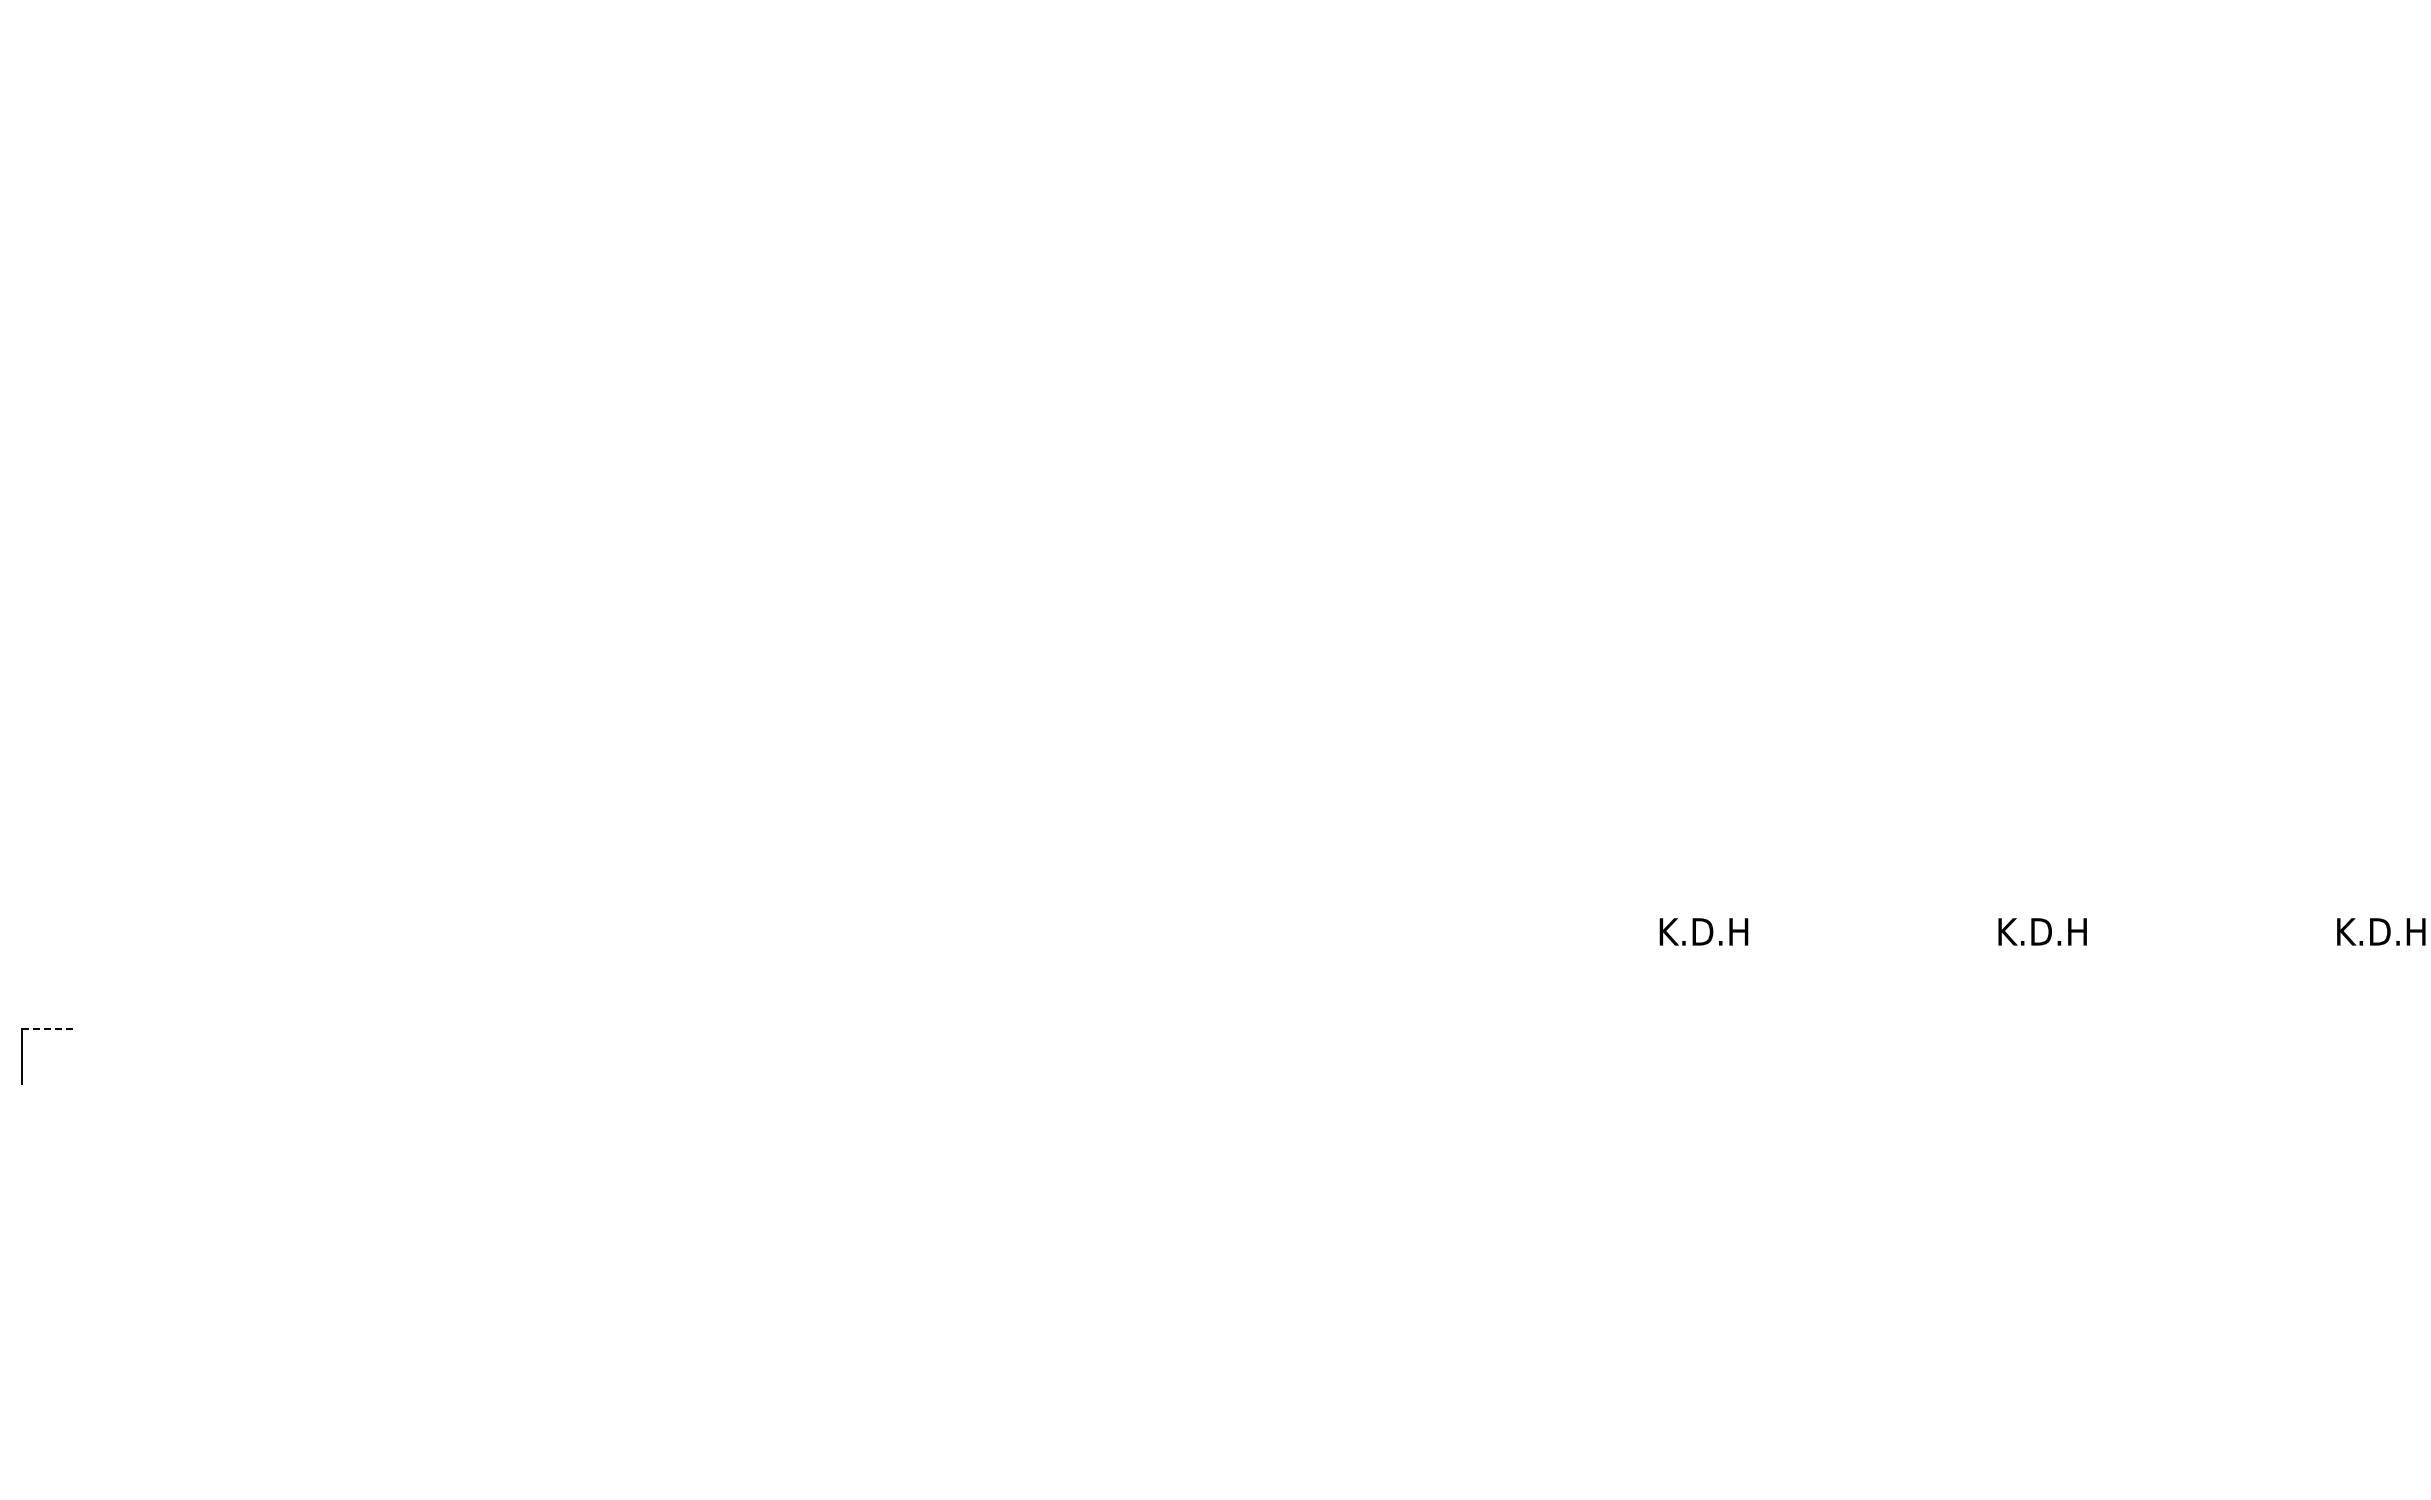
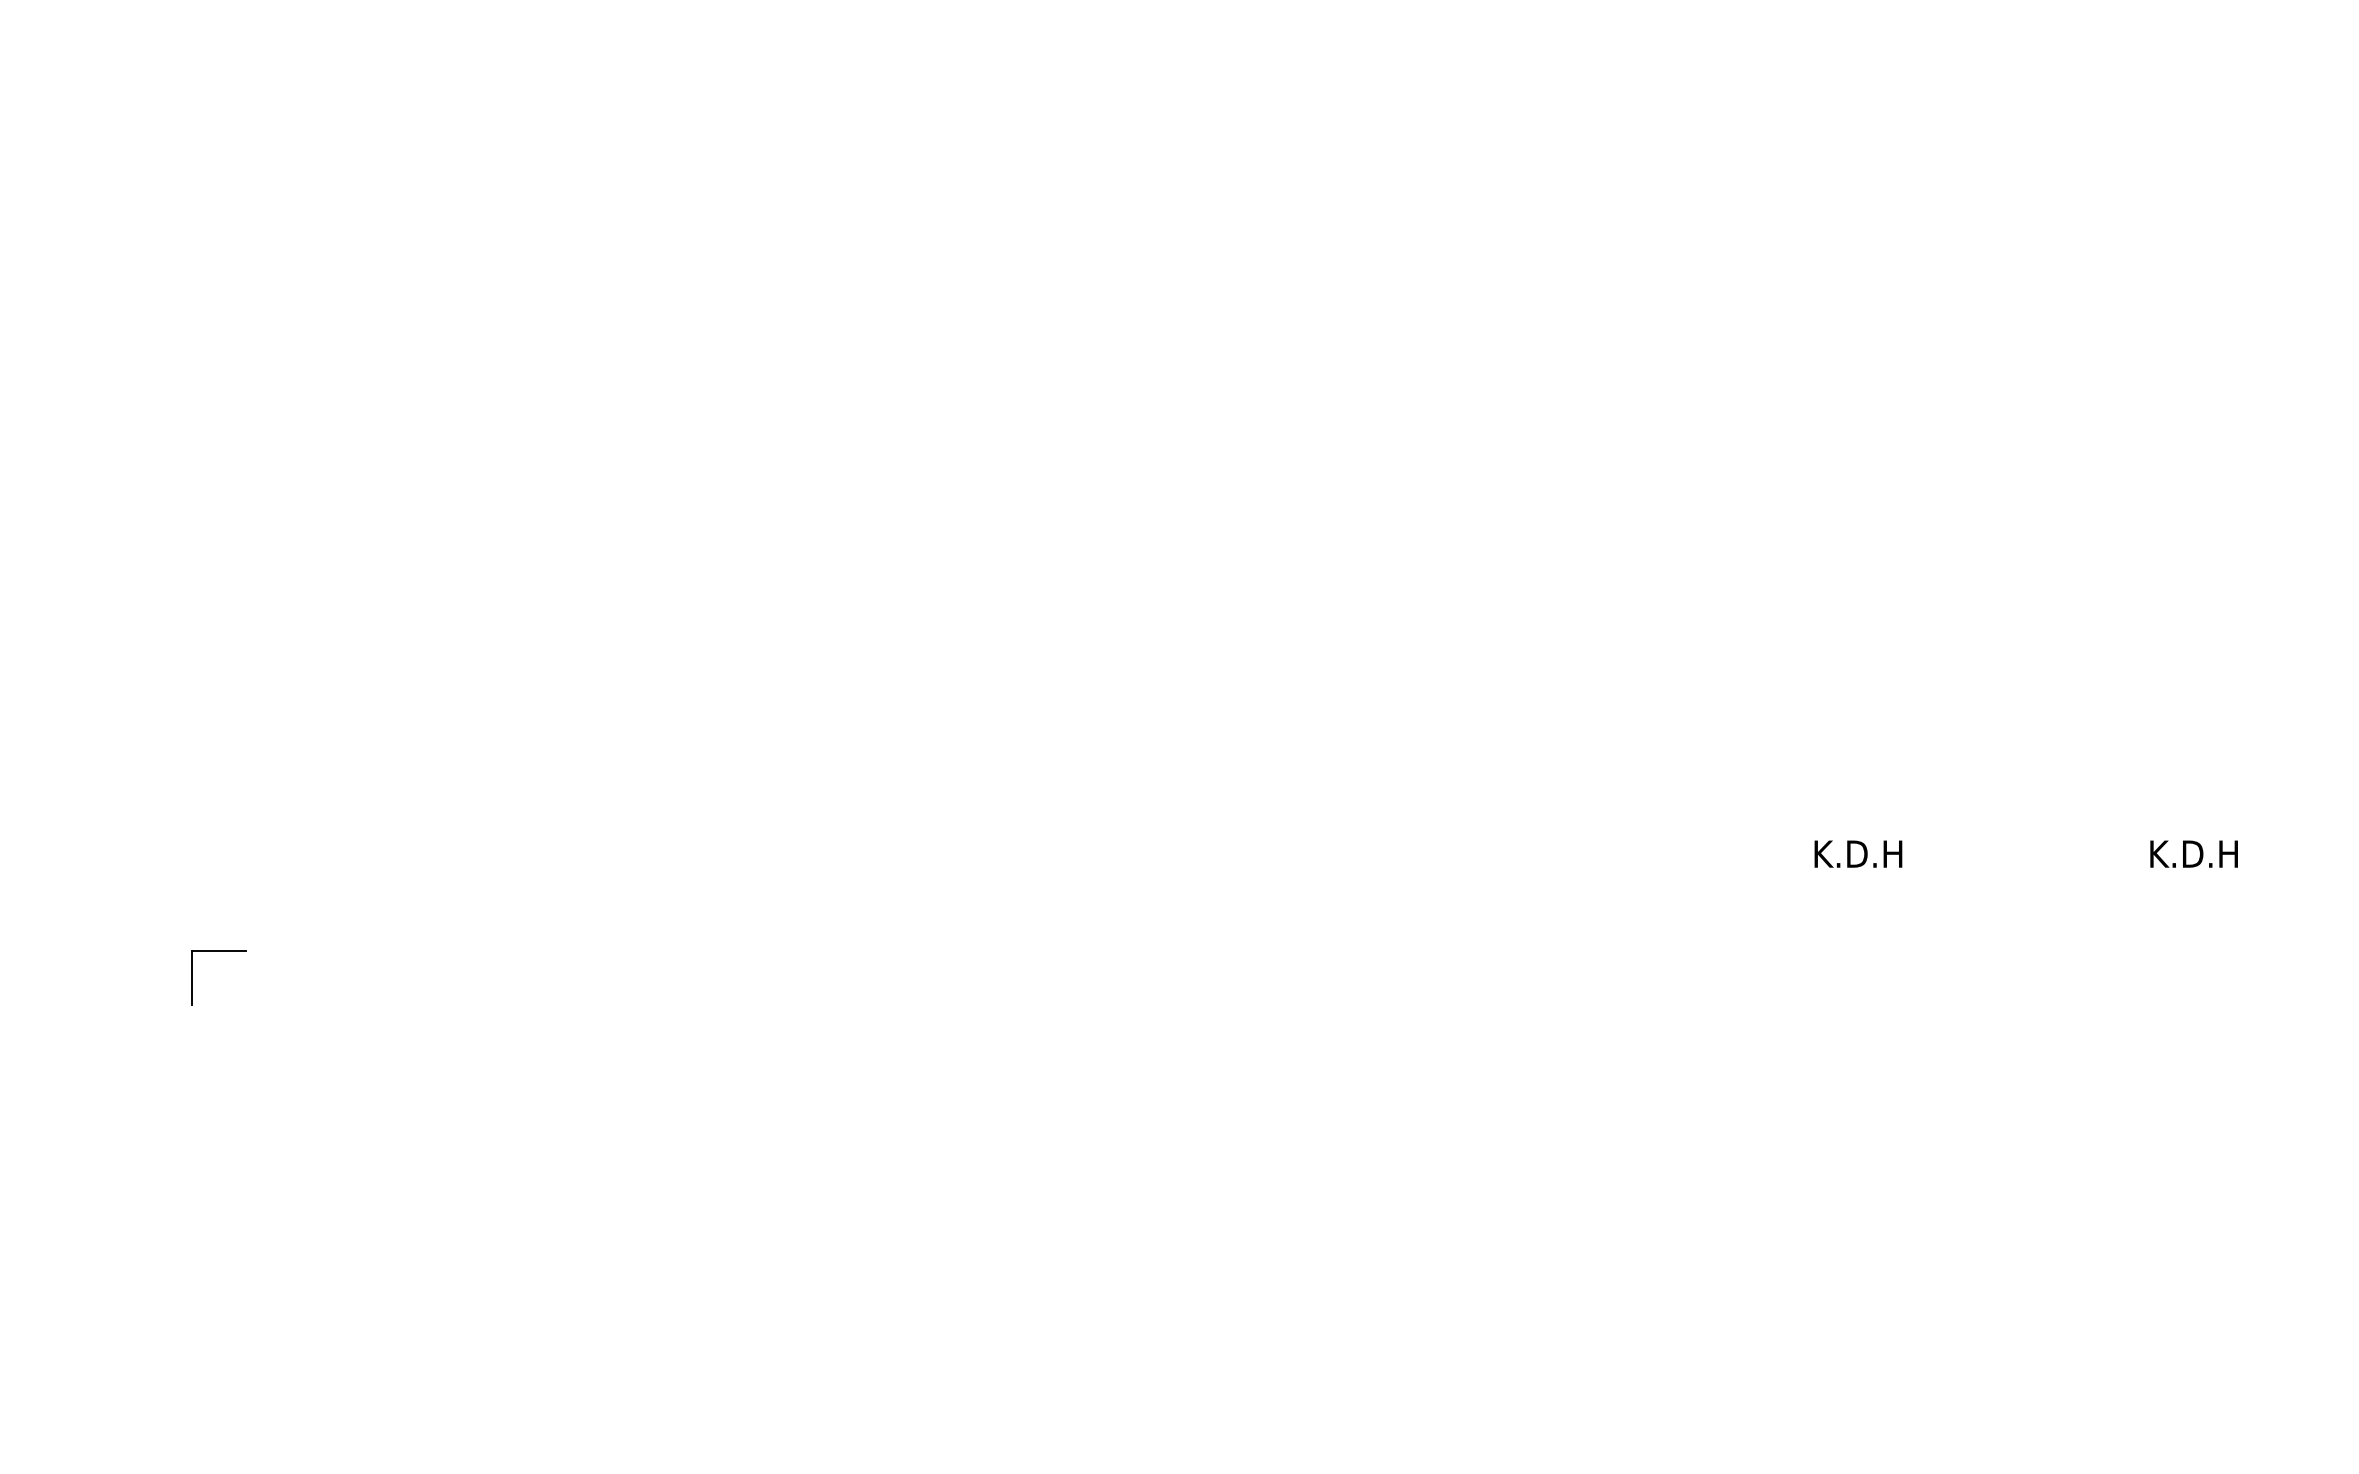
line: (50, 1029) -> (219, 950), dashed -> solid

